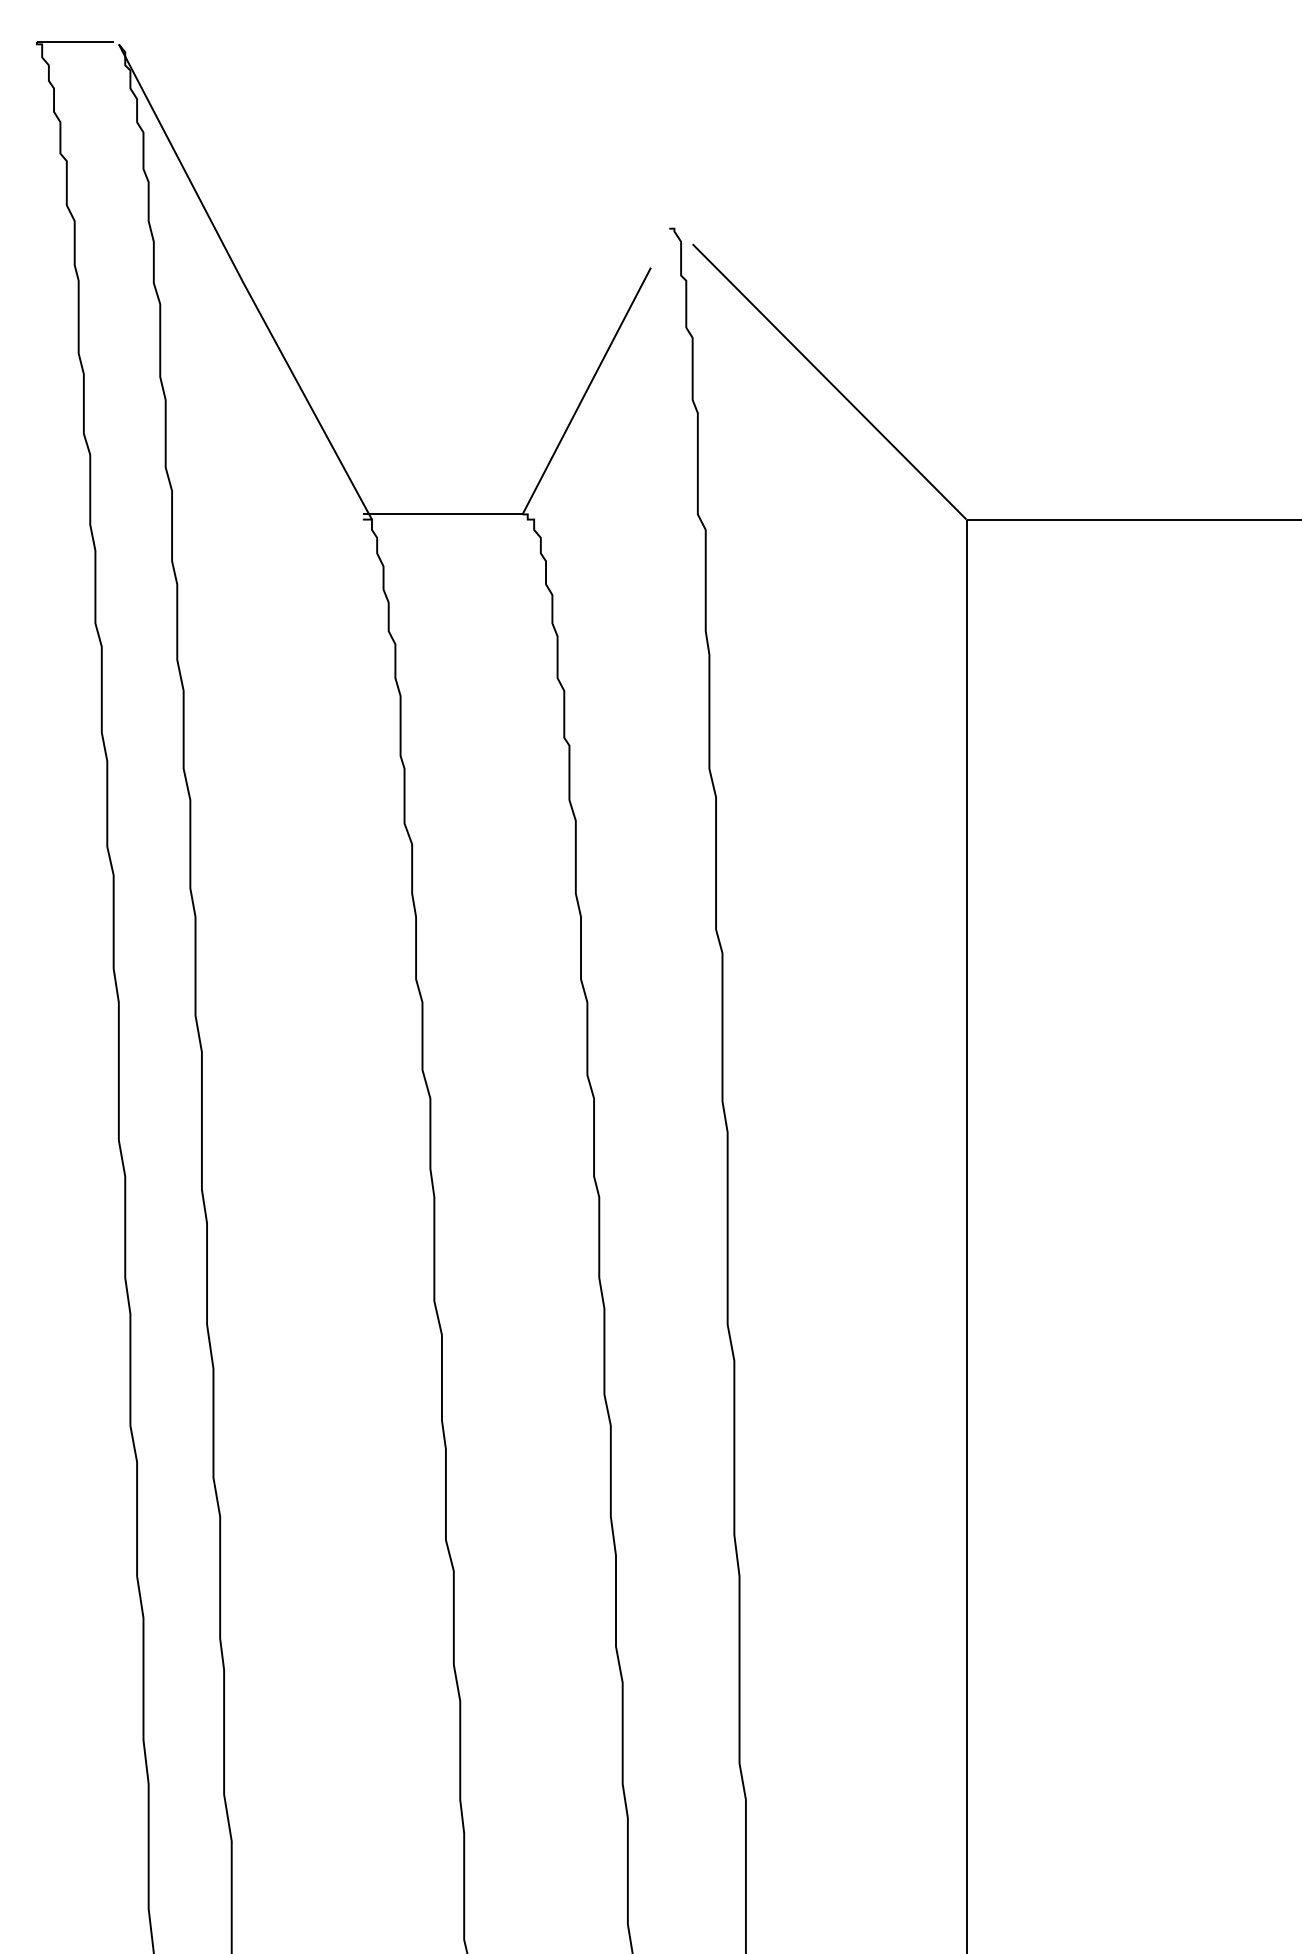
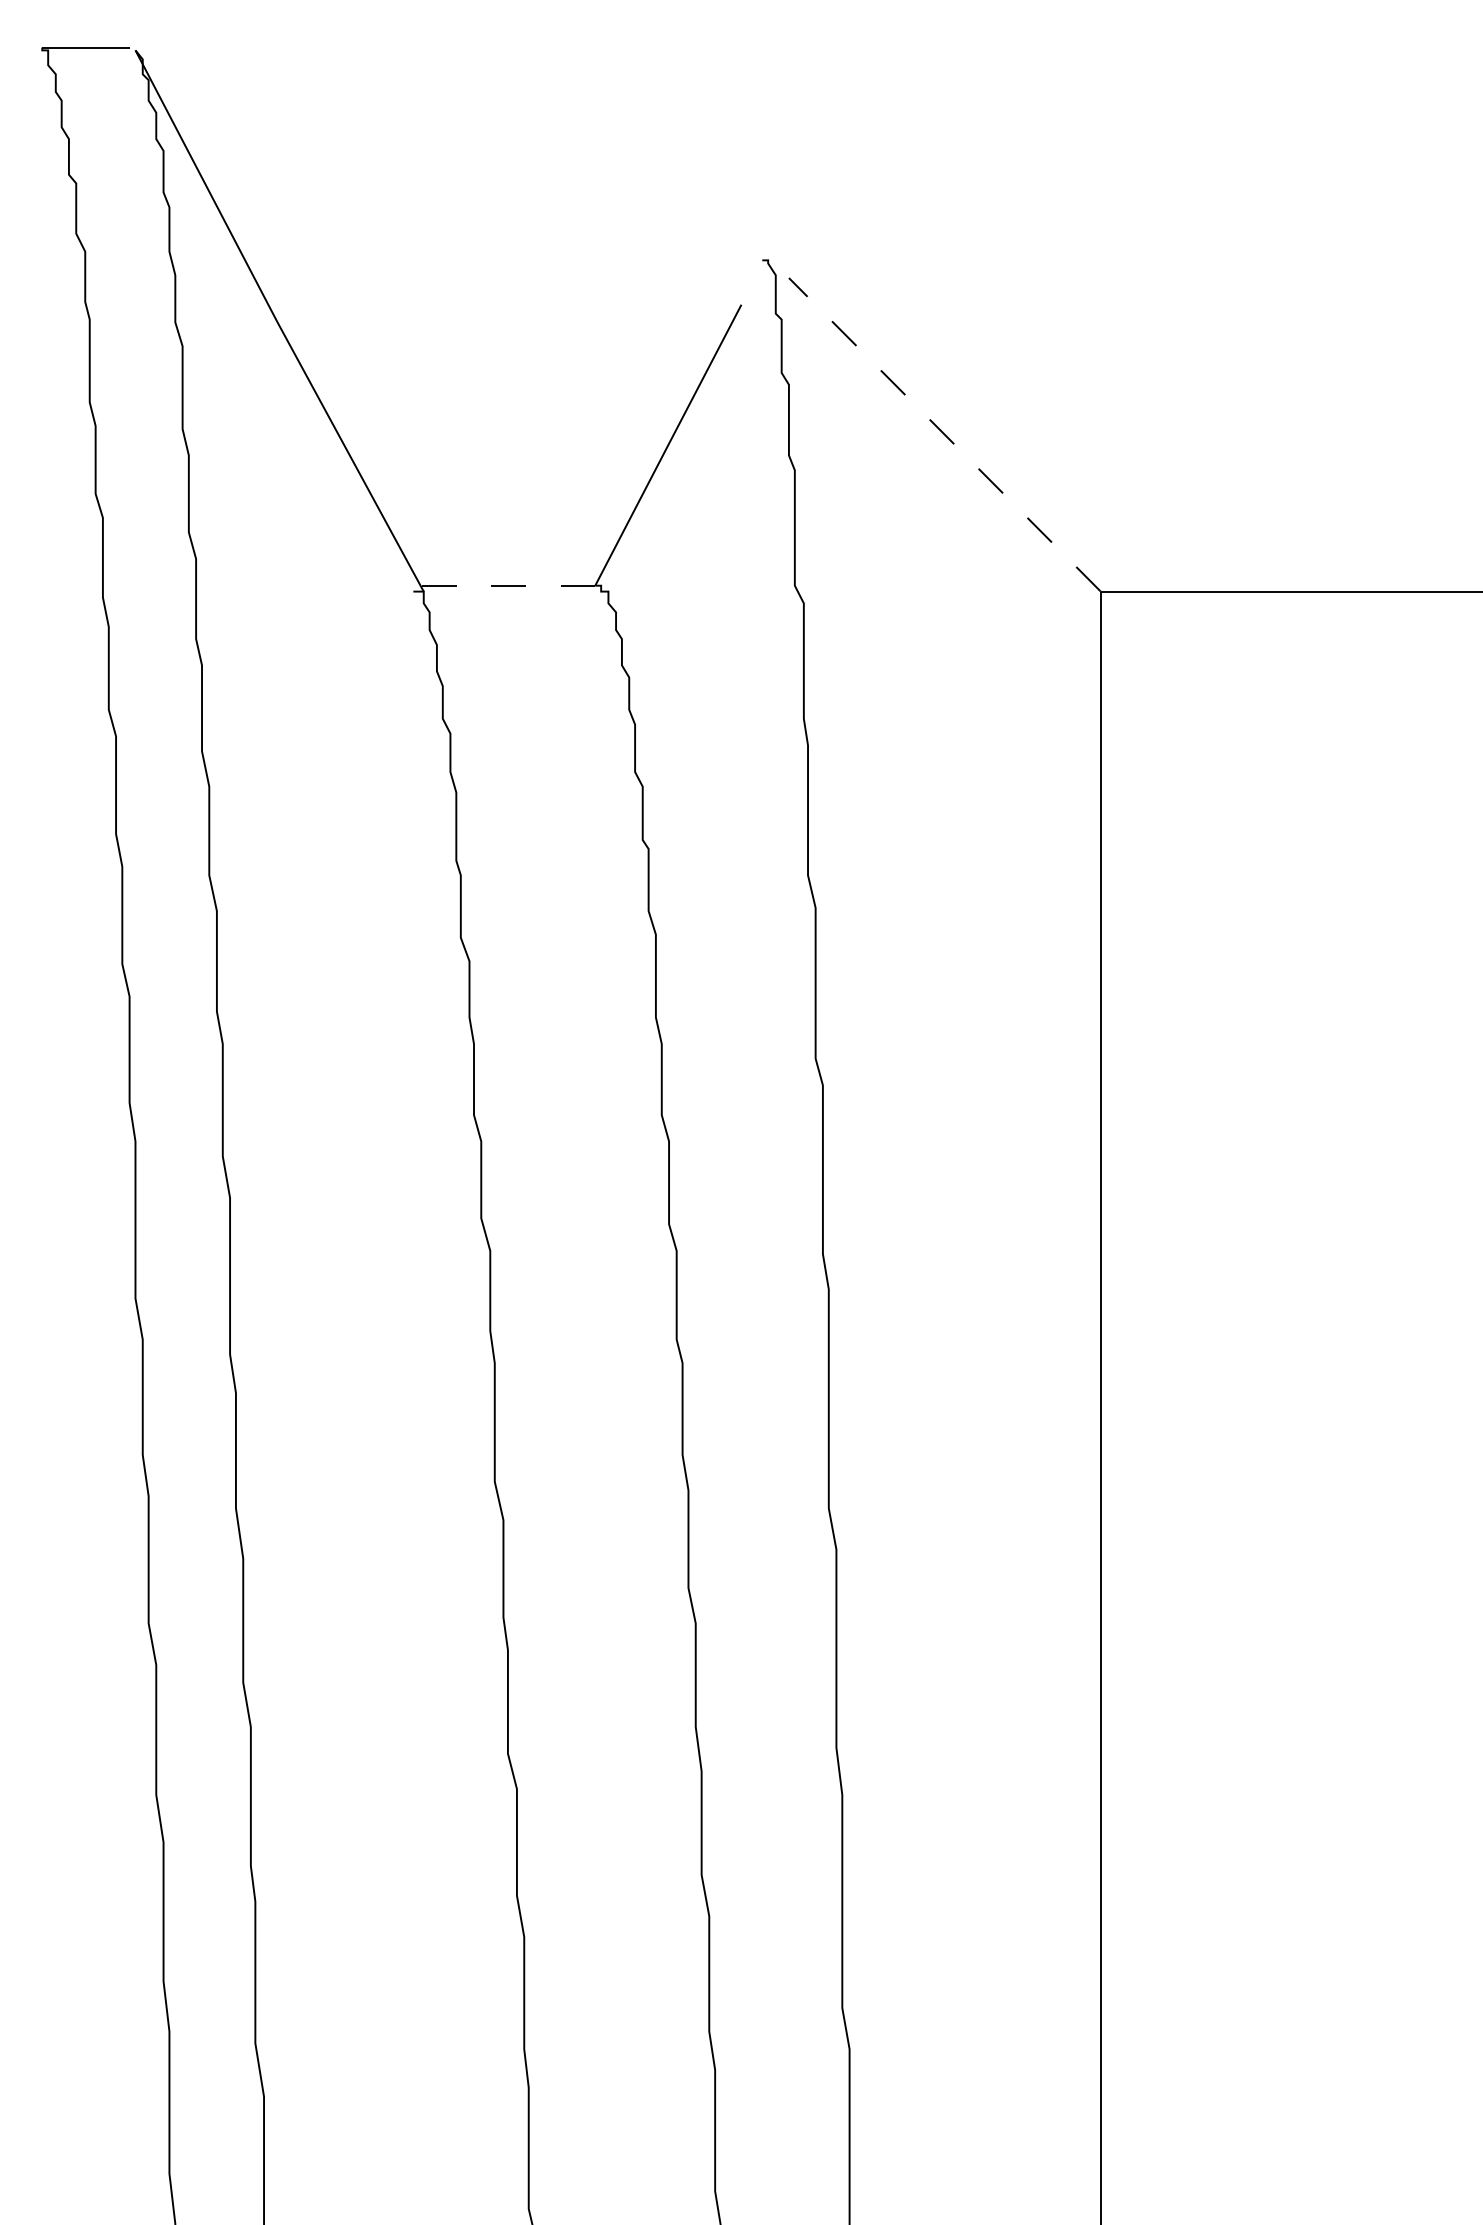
line: (829, 381) -> (944, 434), solid -> dashed
line: (442, 514) -> (504, 585), solid -> dashed

